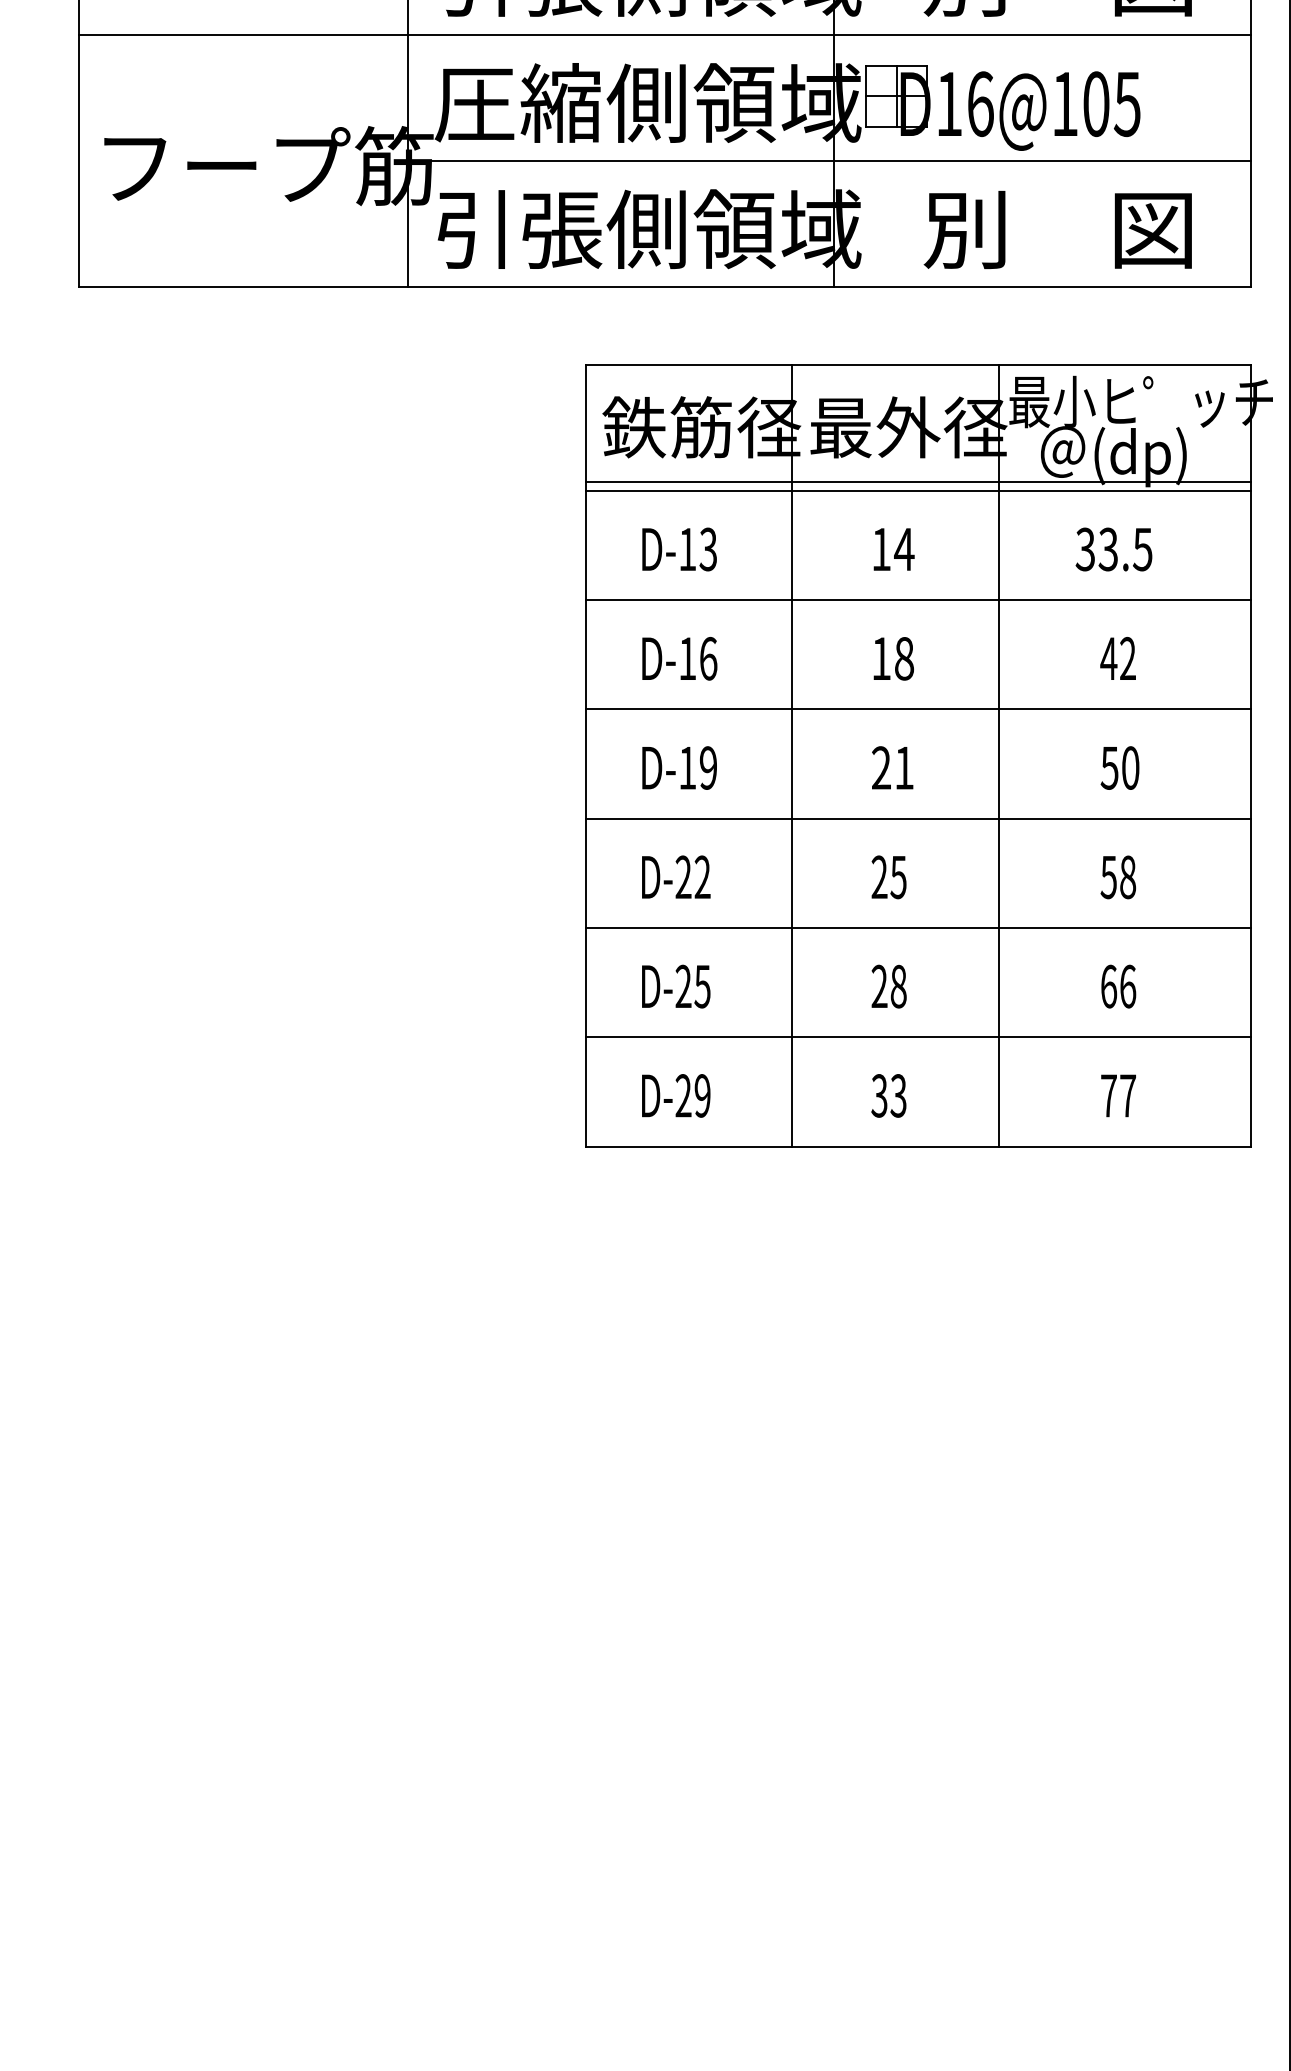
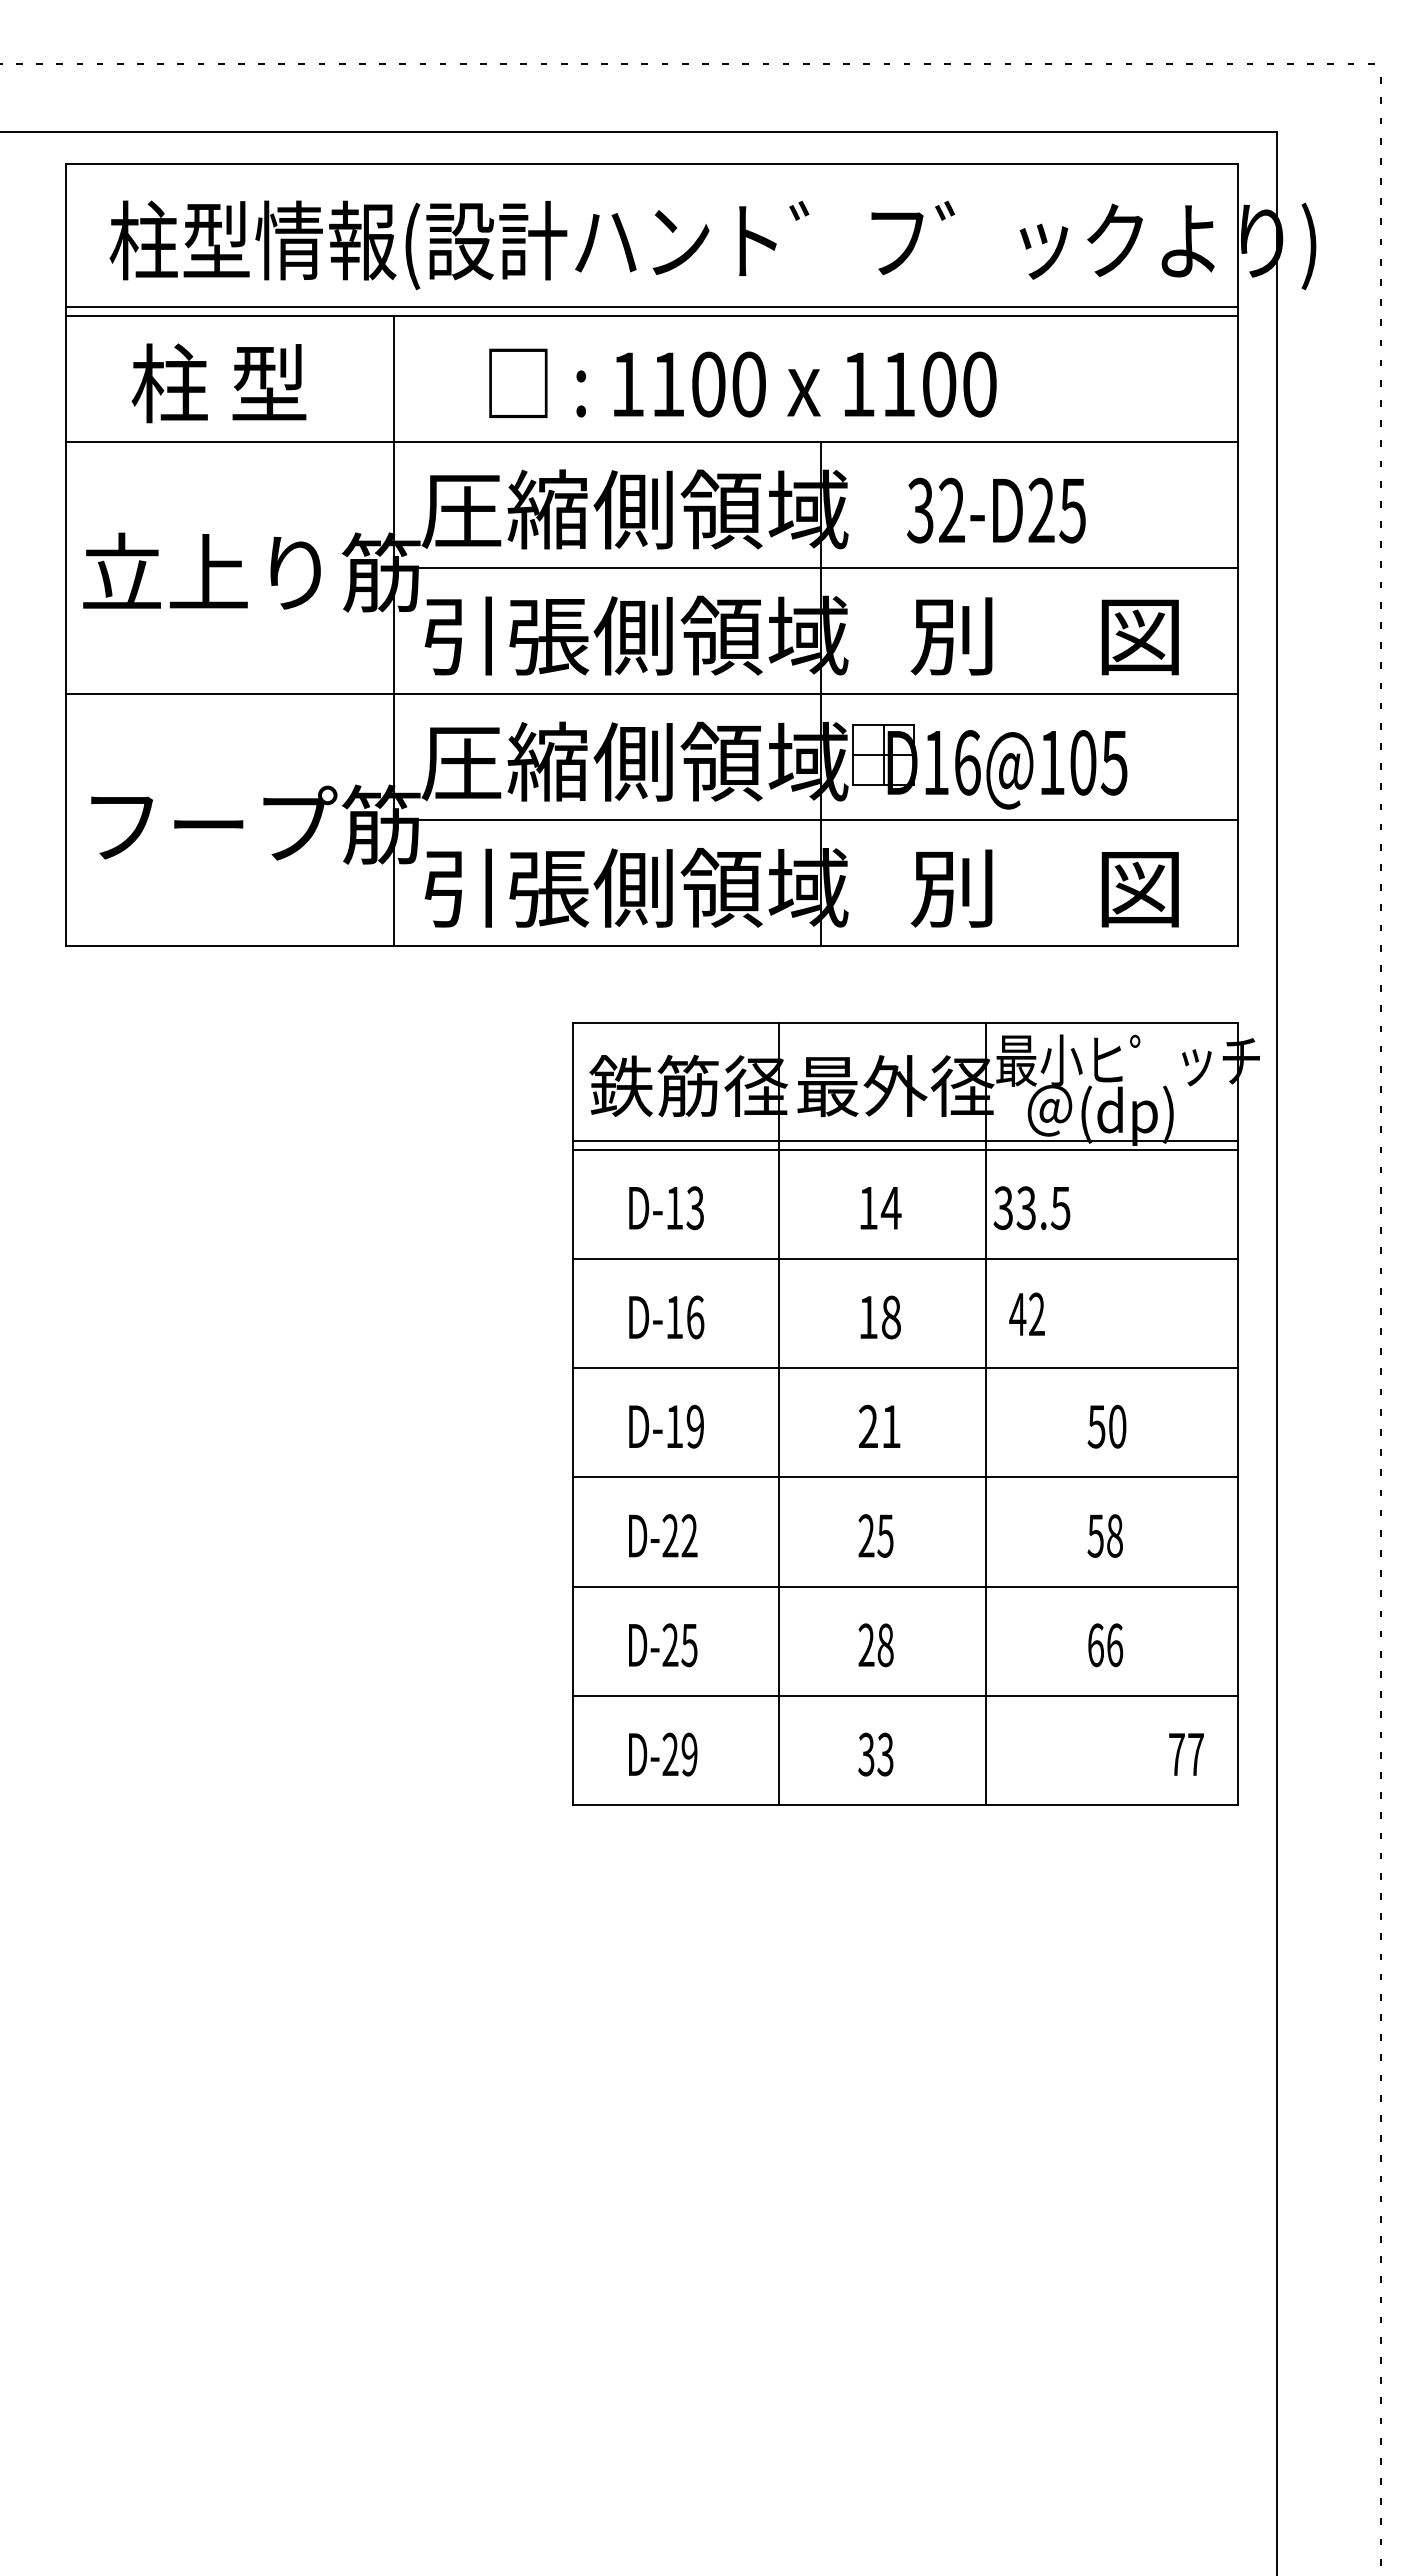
text: (1113, 549) -> (1031, 1208), moved
text: (1117, 657) -> (1026, 1313), moved
text: (1118, 1095) -> (1186, 1754), moved

